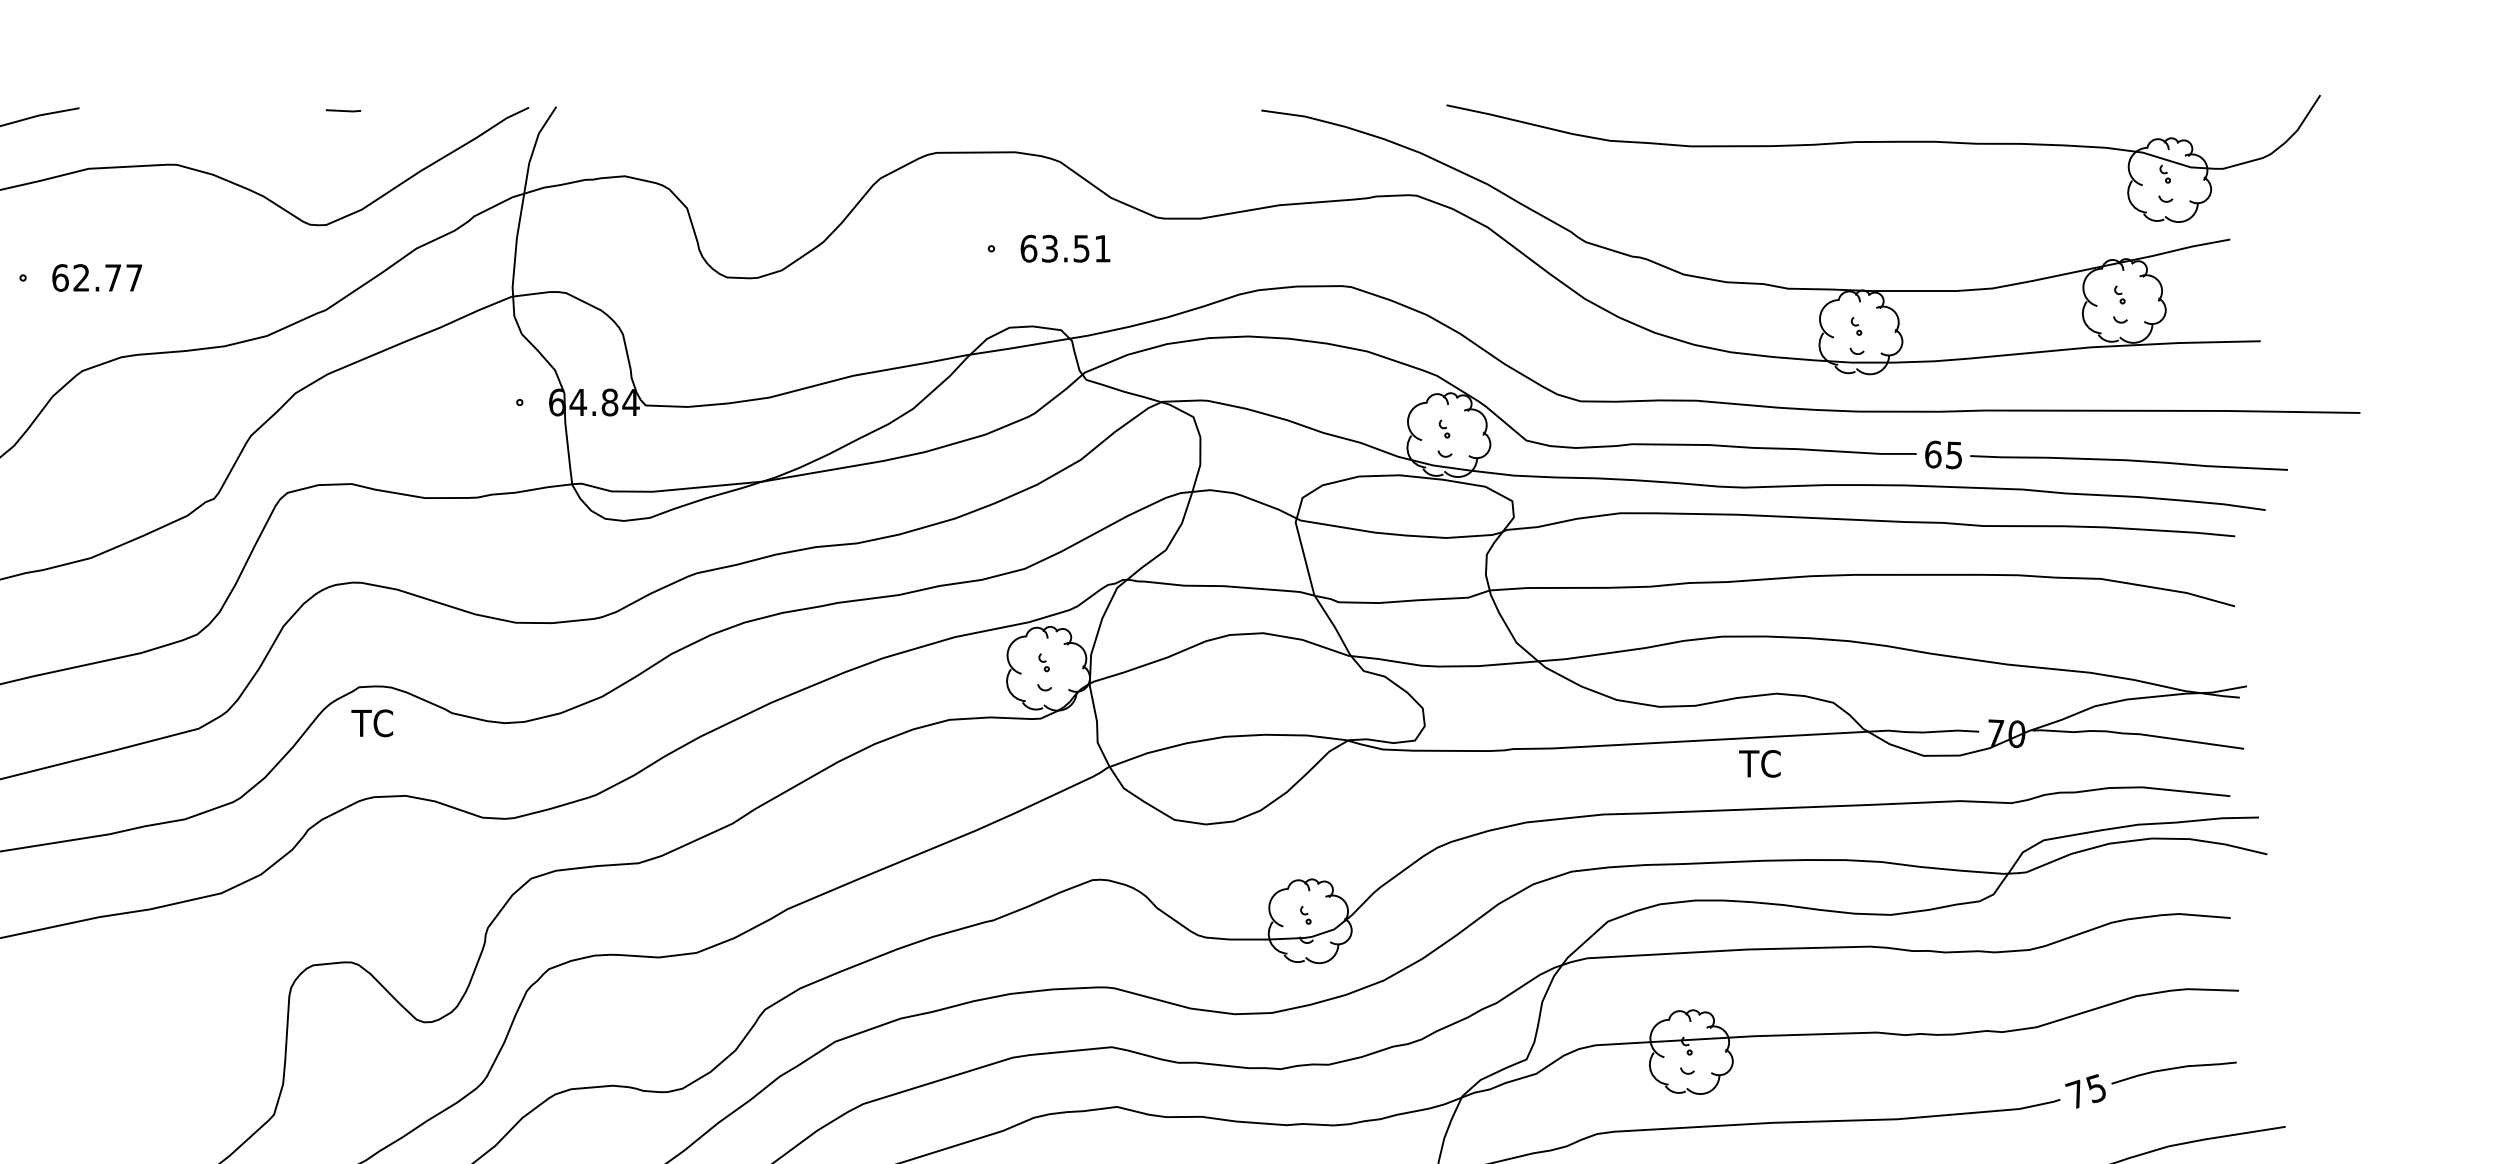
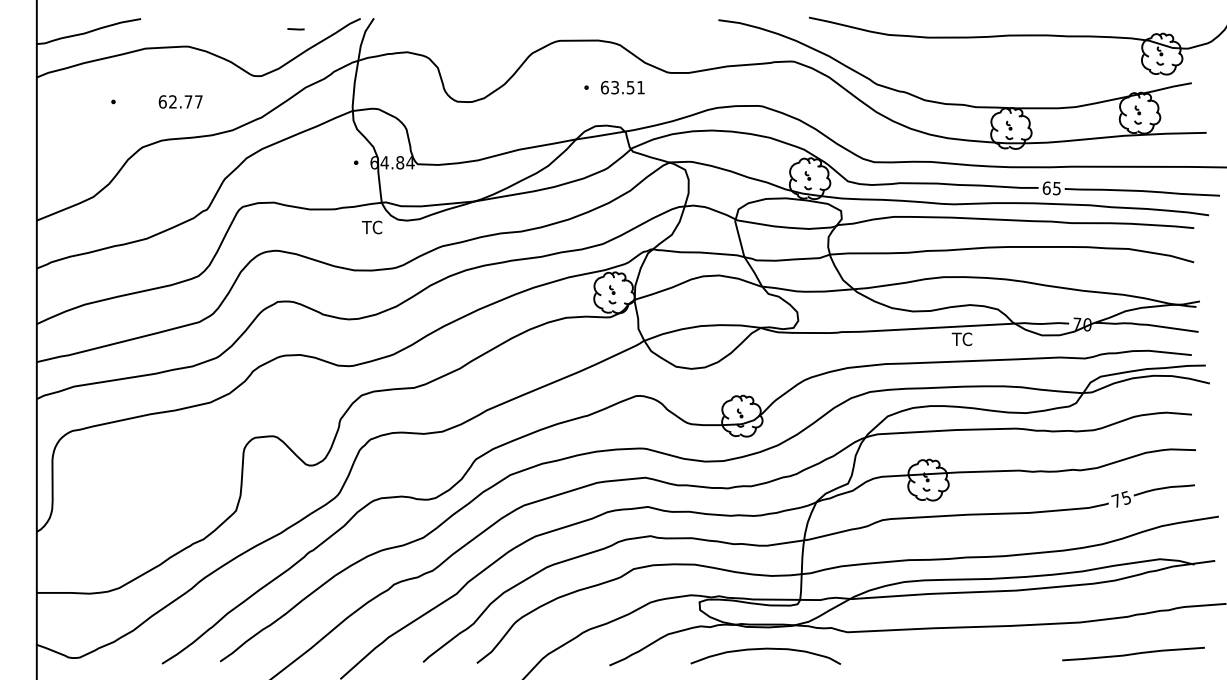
line: (342, 111) -> (295, 29), moved
text: (96, 277) -> (180, 101), moved
text: (373, 723) -> (372, 227), moved

